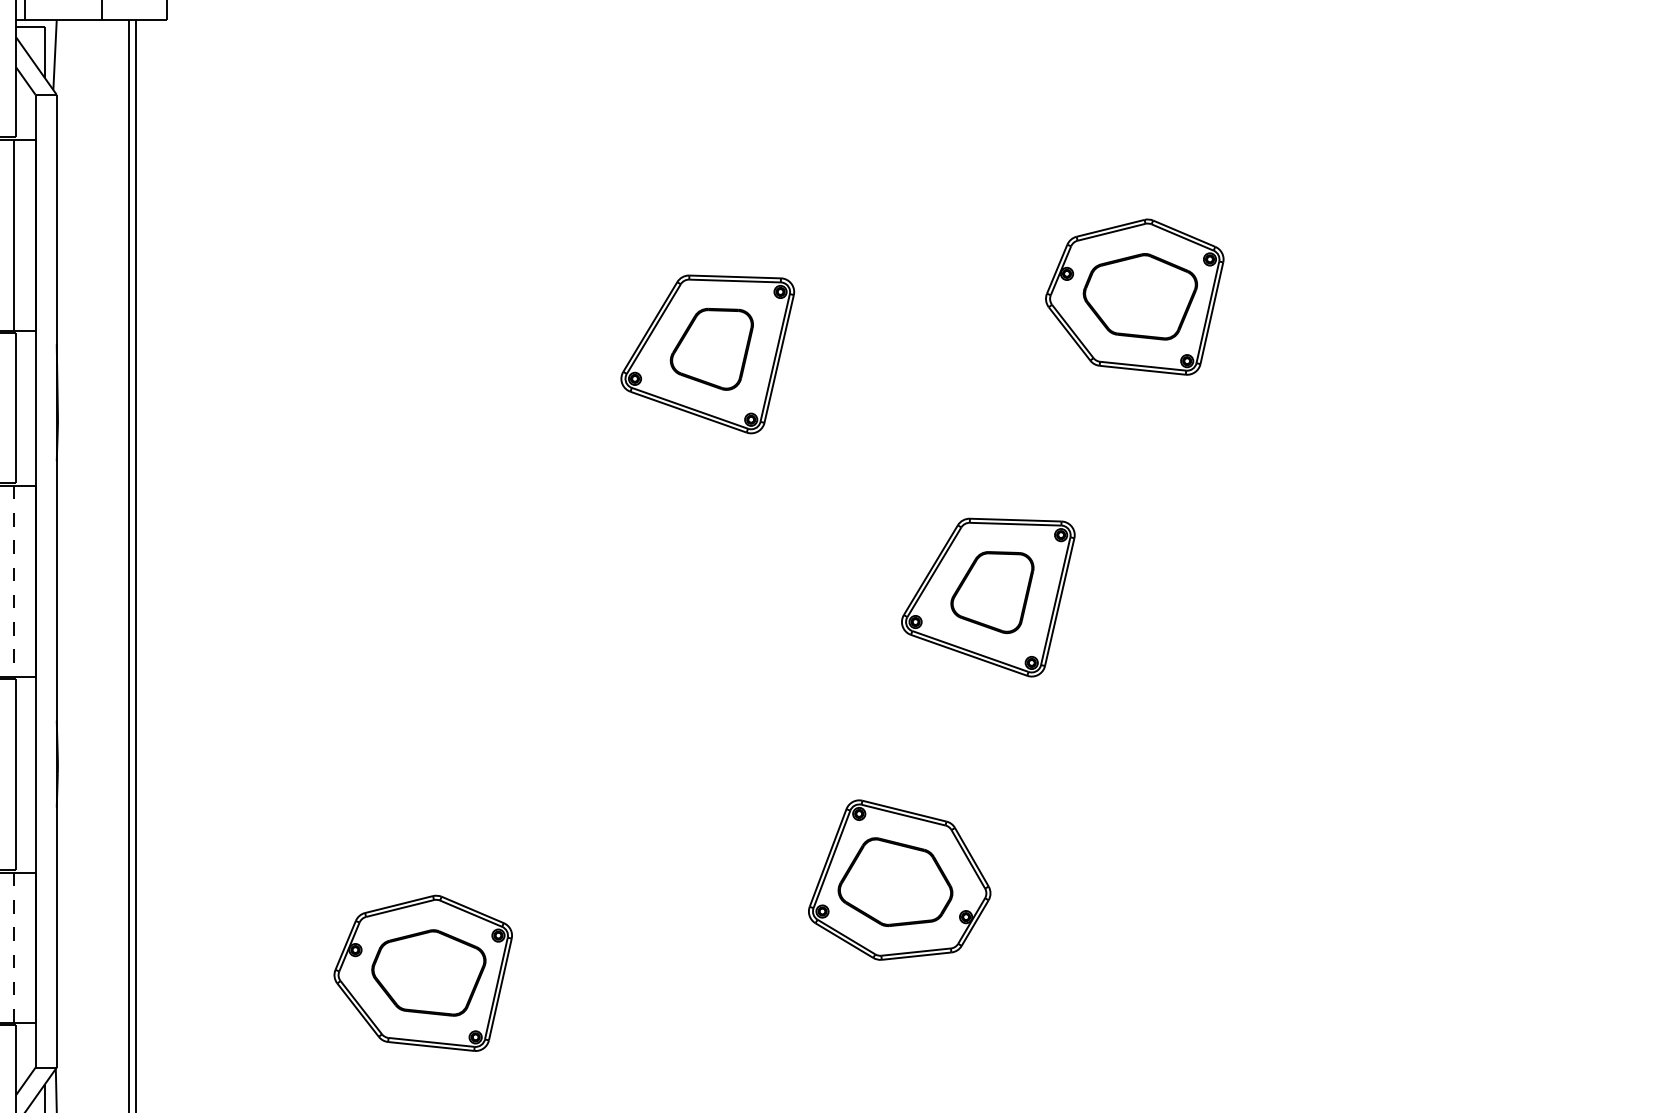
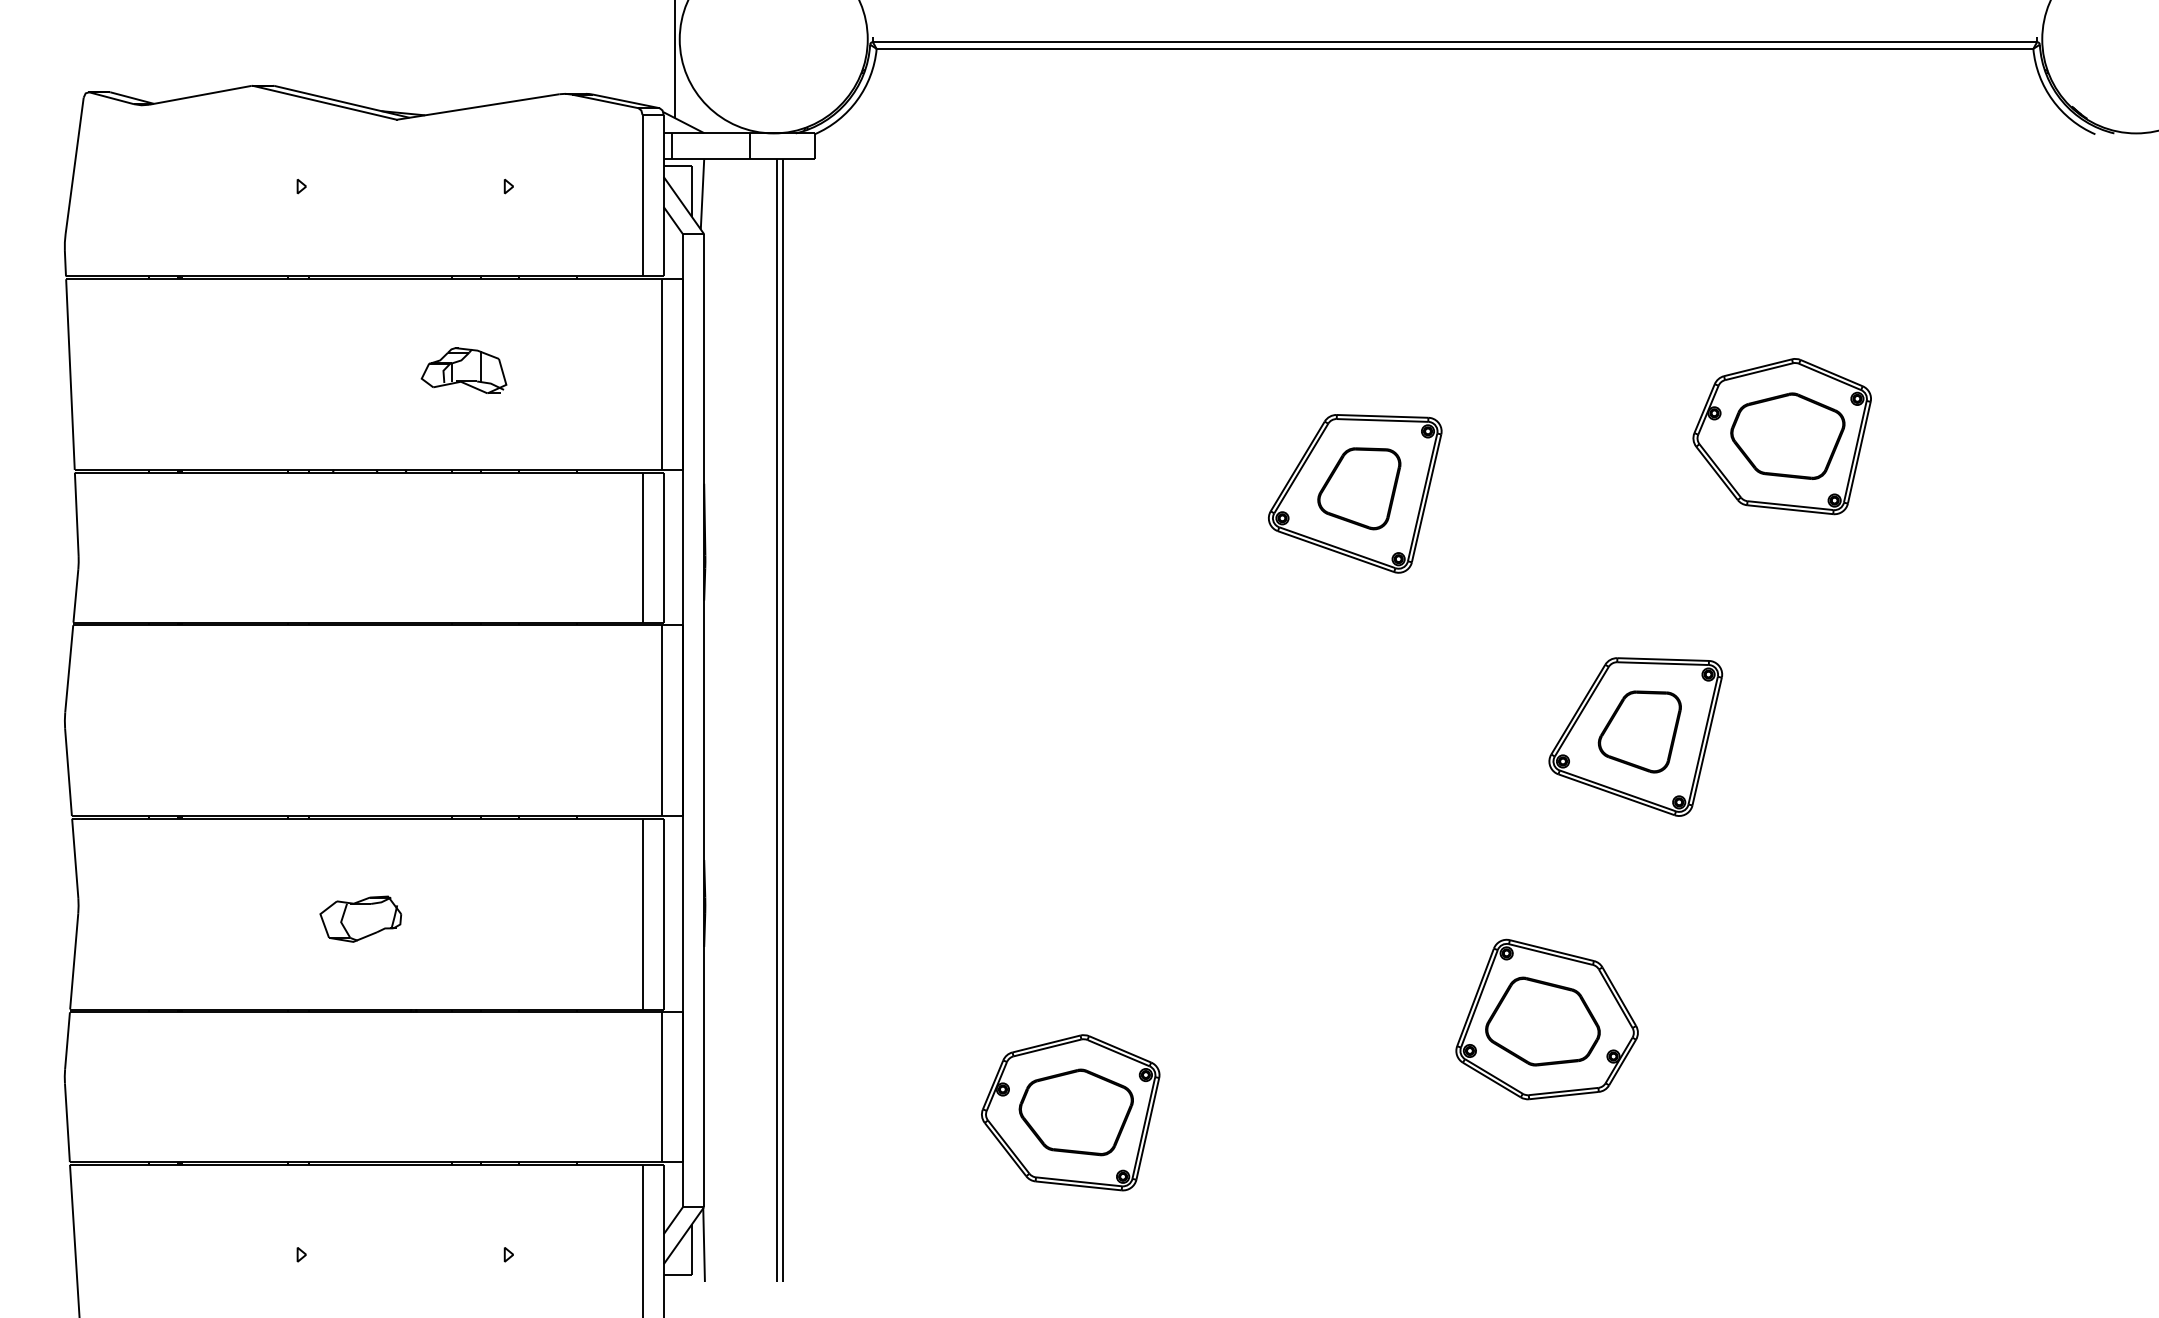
line: (14, 582) -> (661, 721), dashed -> solid
line: (14, 948) -> (661, 1087), dashed -> solid

